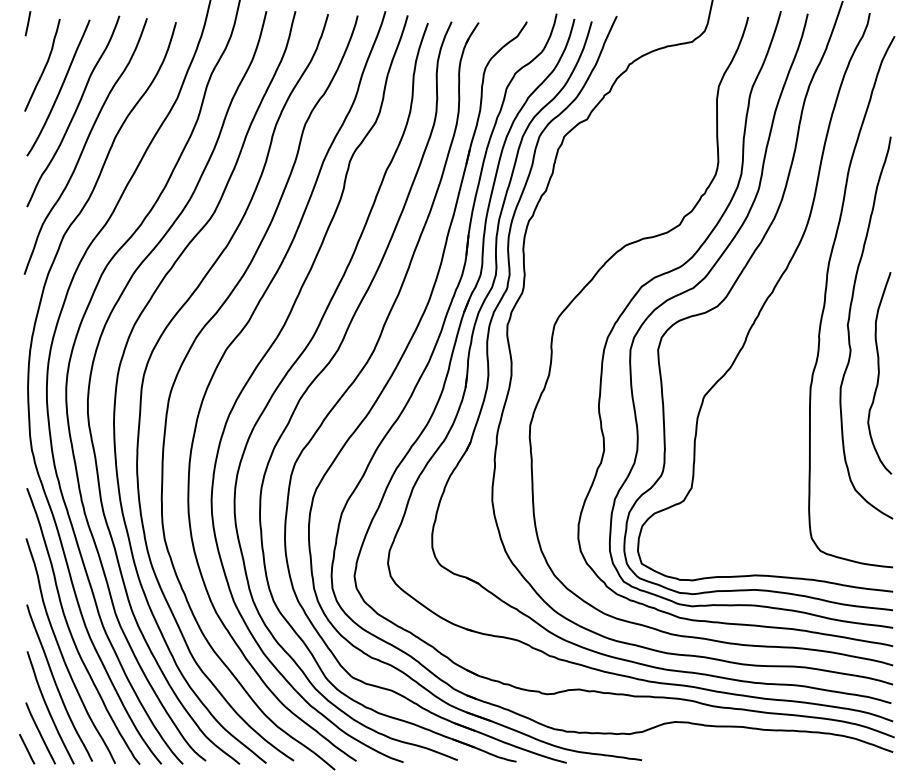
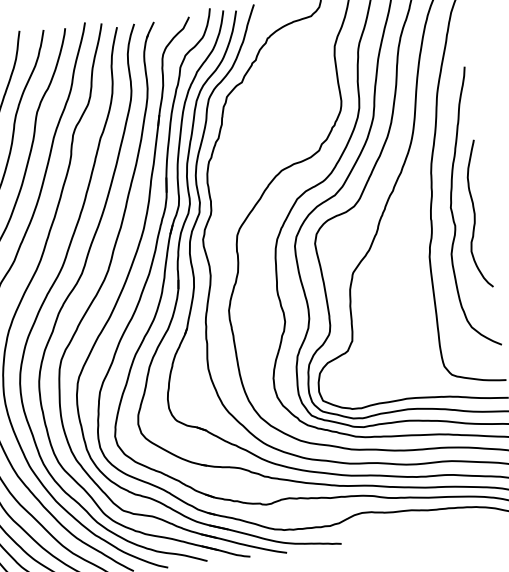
curve: (879, 373) -> (475, 214), moved

